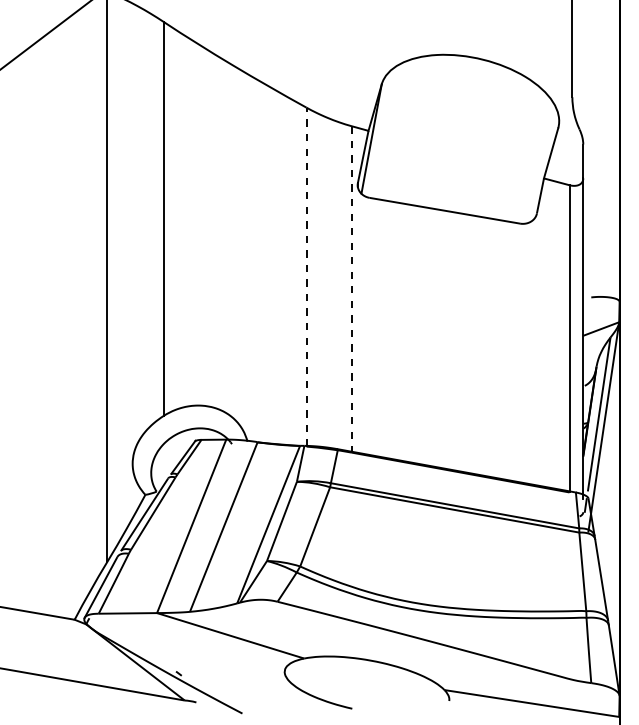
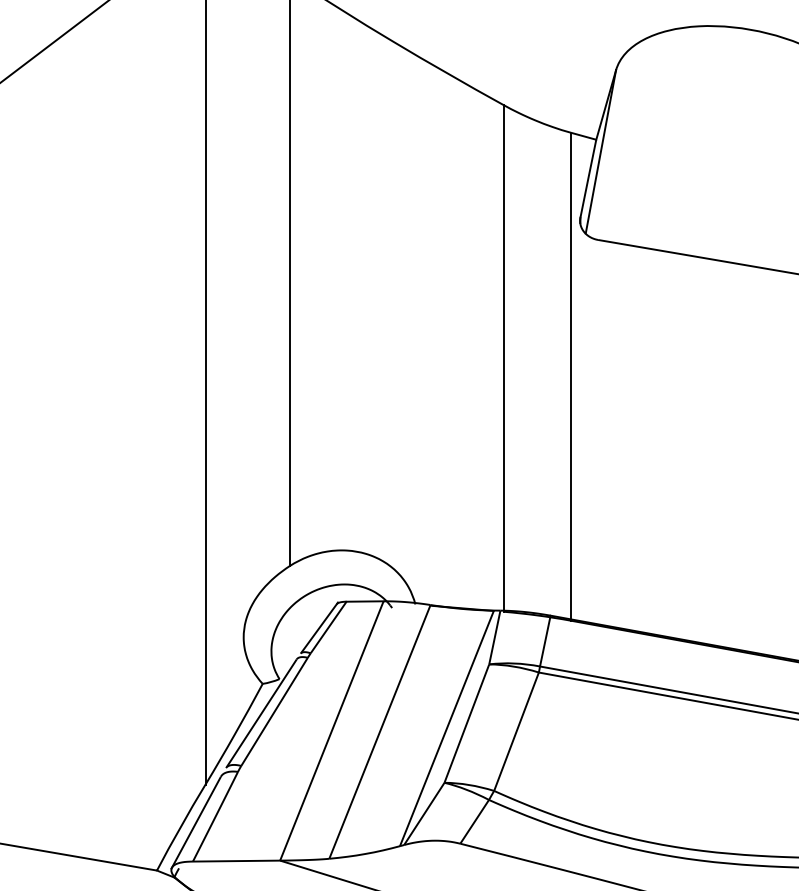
line: (306, 276) -> (503, 357), dashed -> solid
line: (351, 289) -> (570, 376), dashed -> solid

